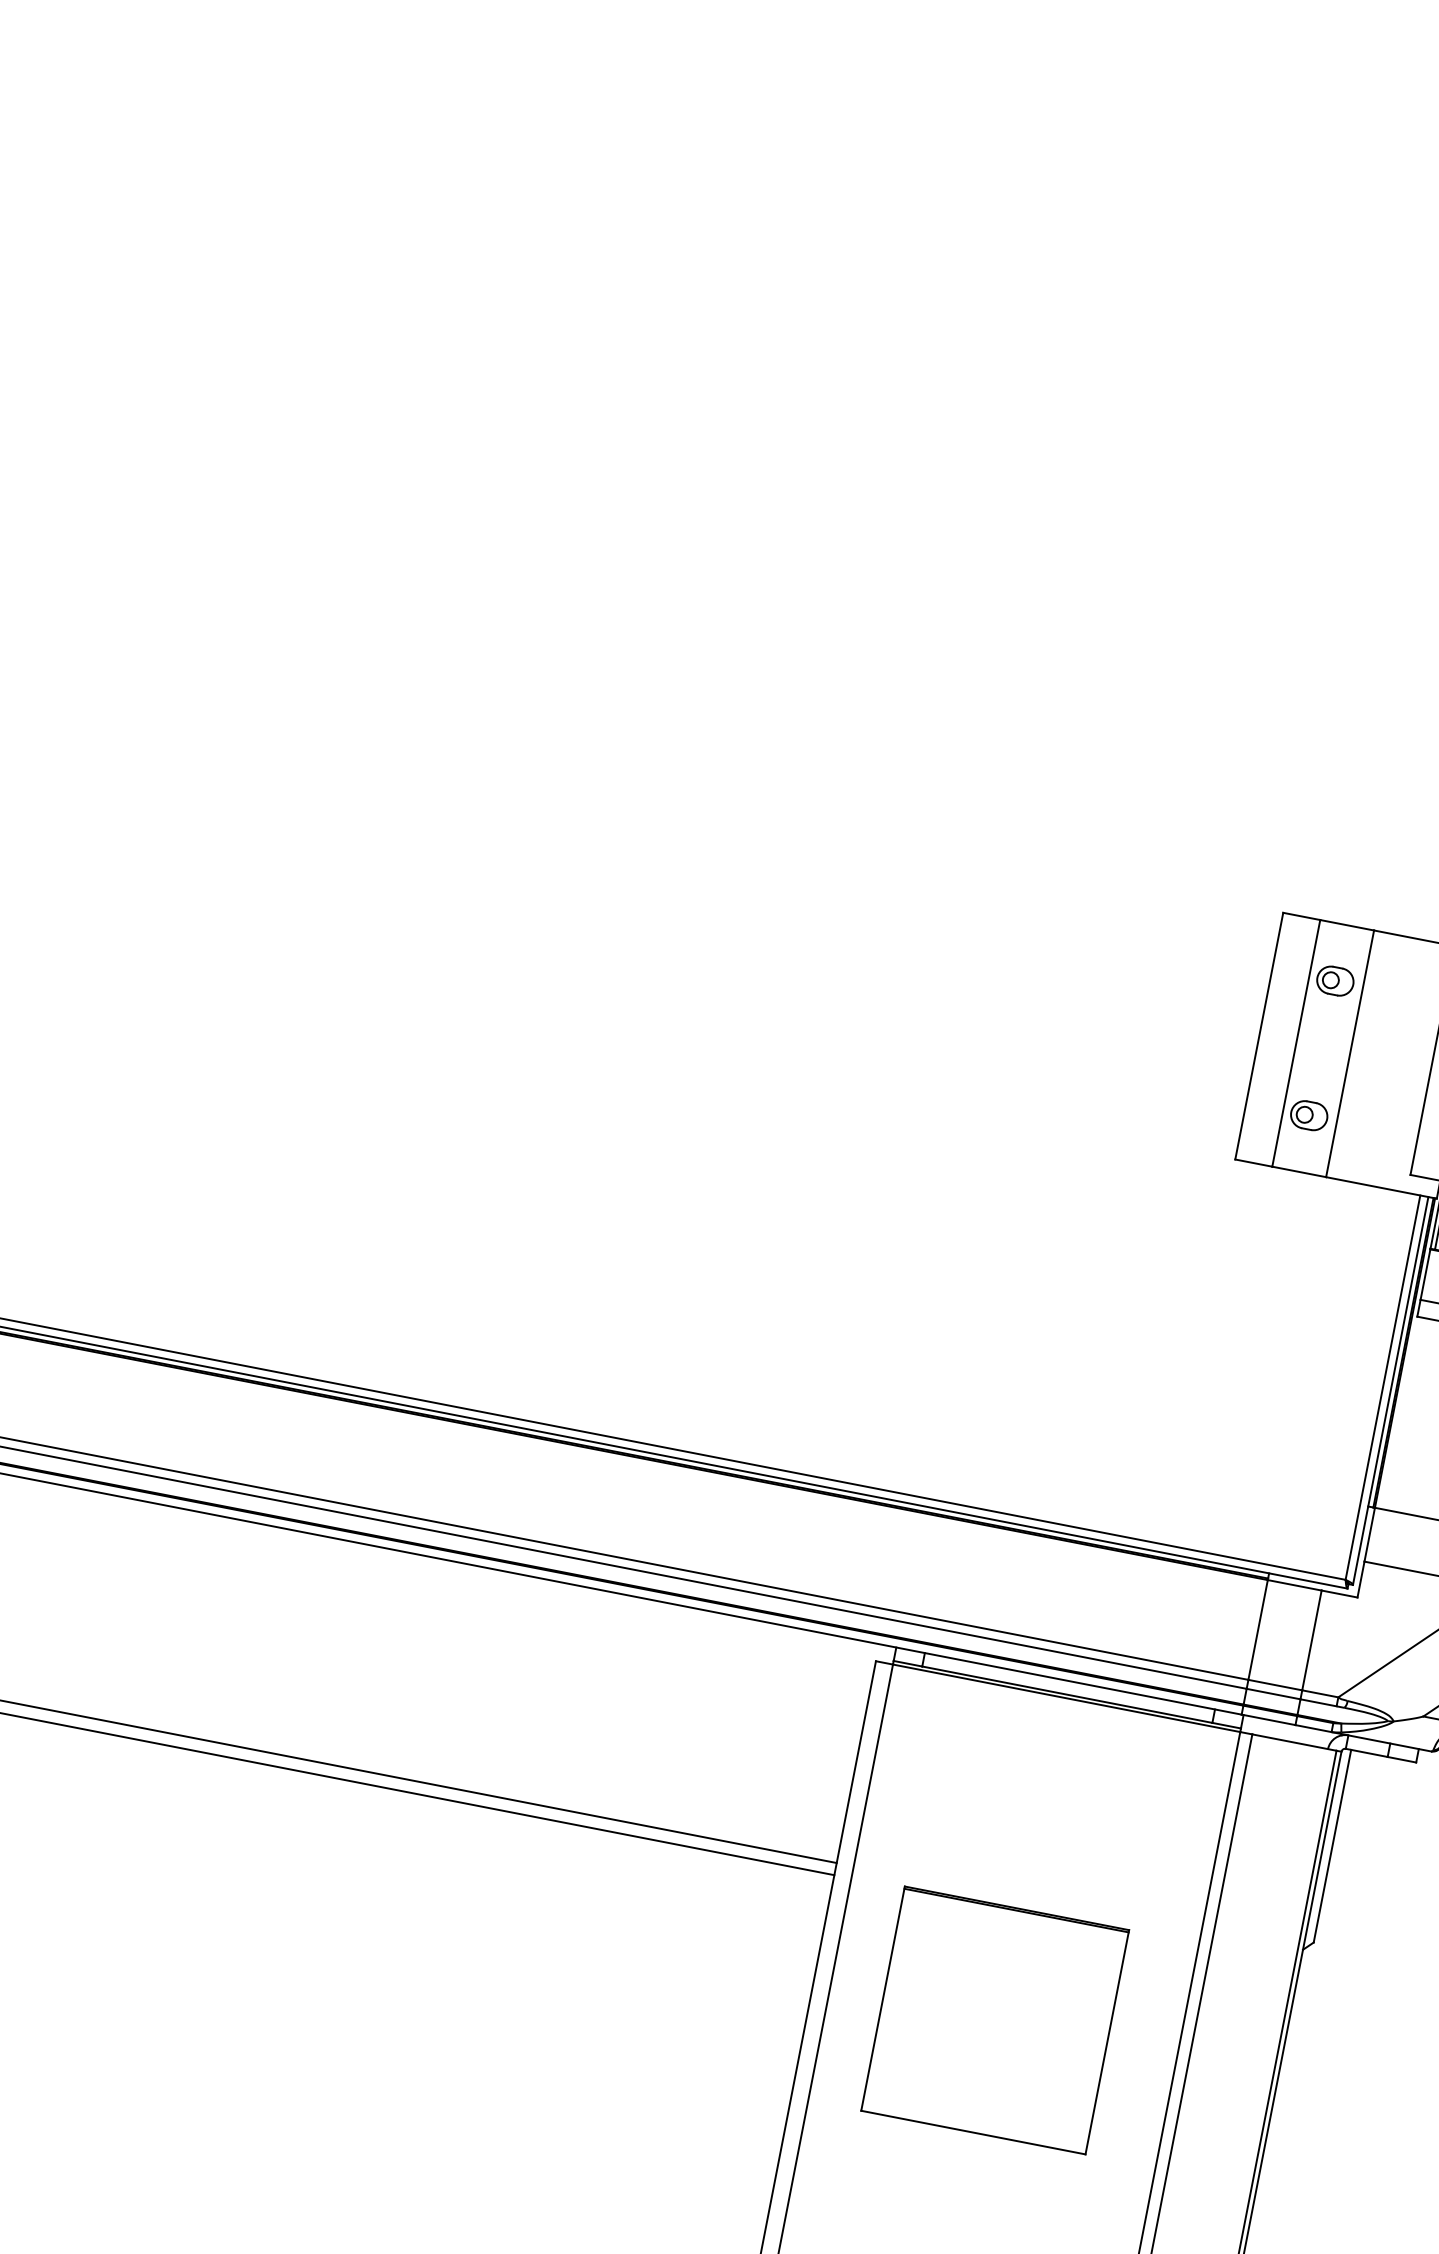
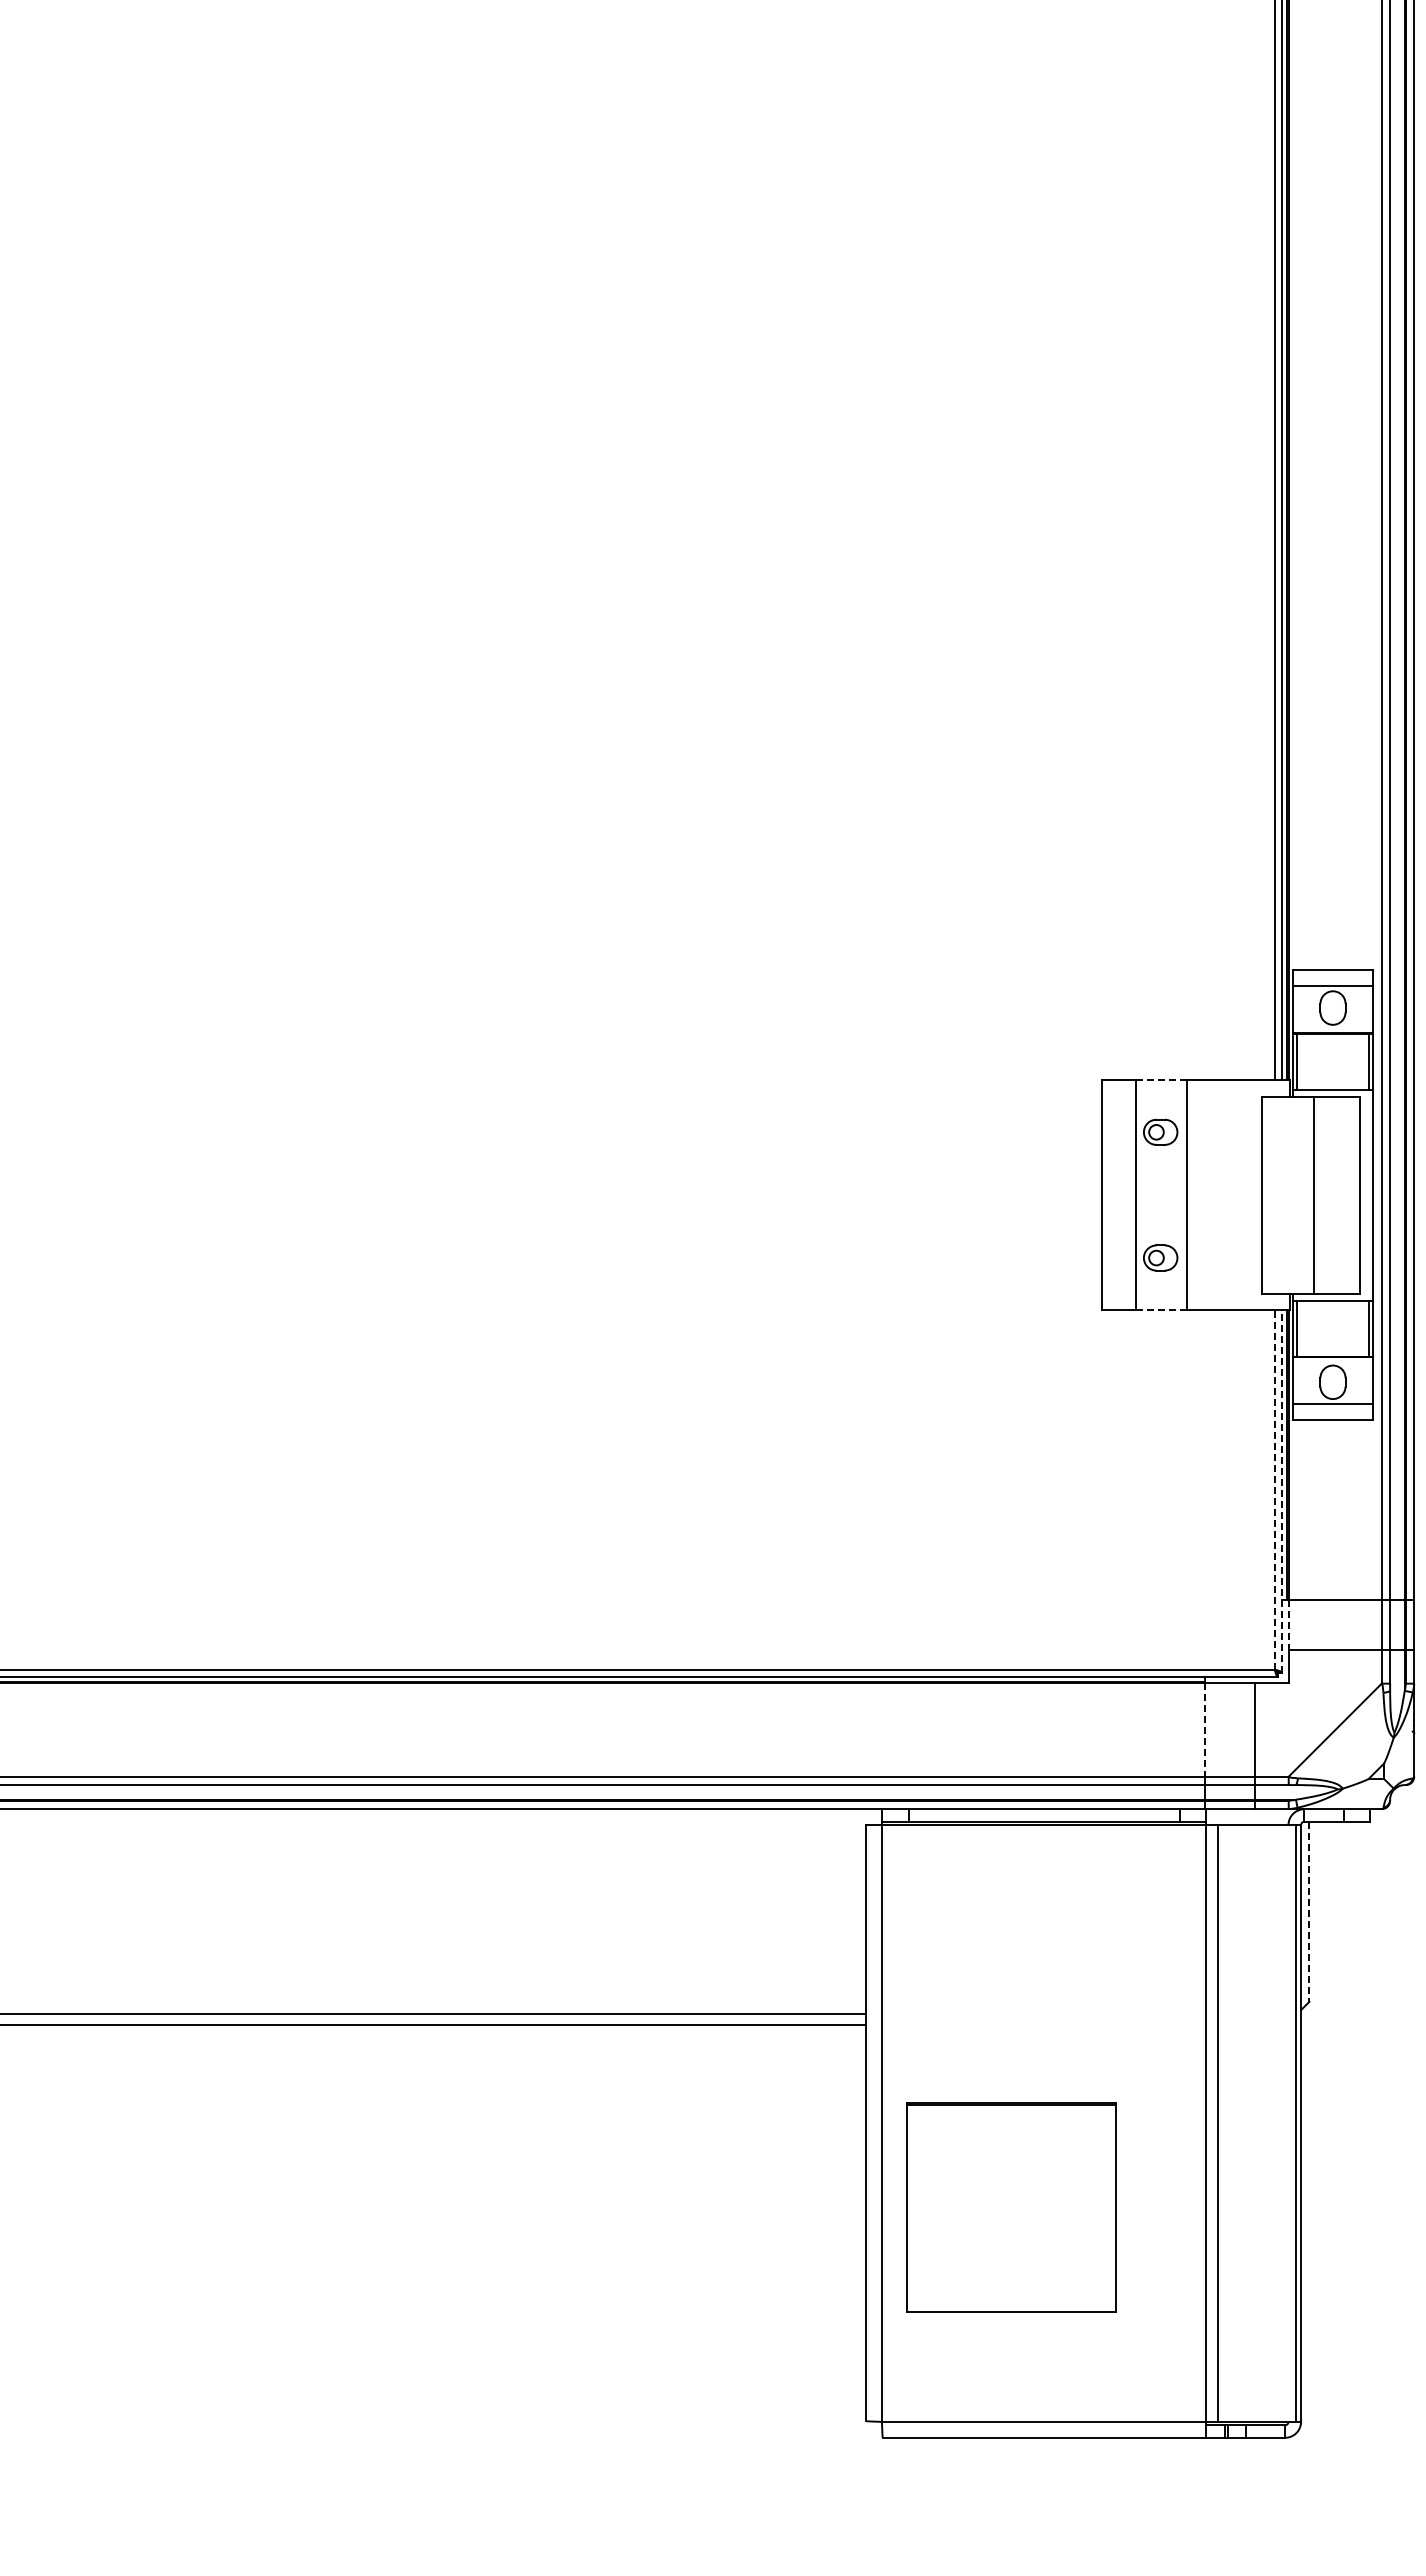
line: (1347, 924) -> (1161, 1079), solid -> dashed
line: (1299, 1172) -> (1161, 1310), solid -> dashed
line: (1382, 1388) -> (1274, 1490), solid -> dashed
line: (1391, 1390) -> (1282, 1491), solid -> dashed
line: (1369, 1535) -> (1288, 1625), solid -> dashed
line: (1257, 1630) -> (1204, 1730), solid -> dashed
line: (1332, 1847) -> (1309, 1912), solid -> dashed
part: (995, 2020) -> (1011, 2207), moved

